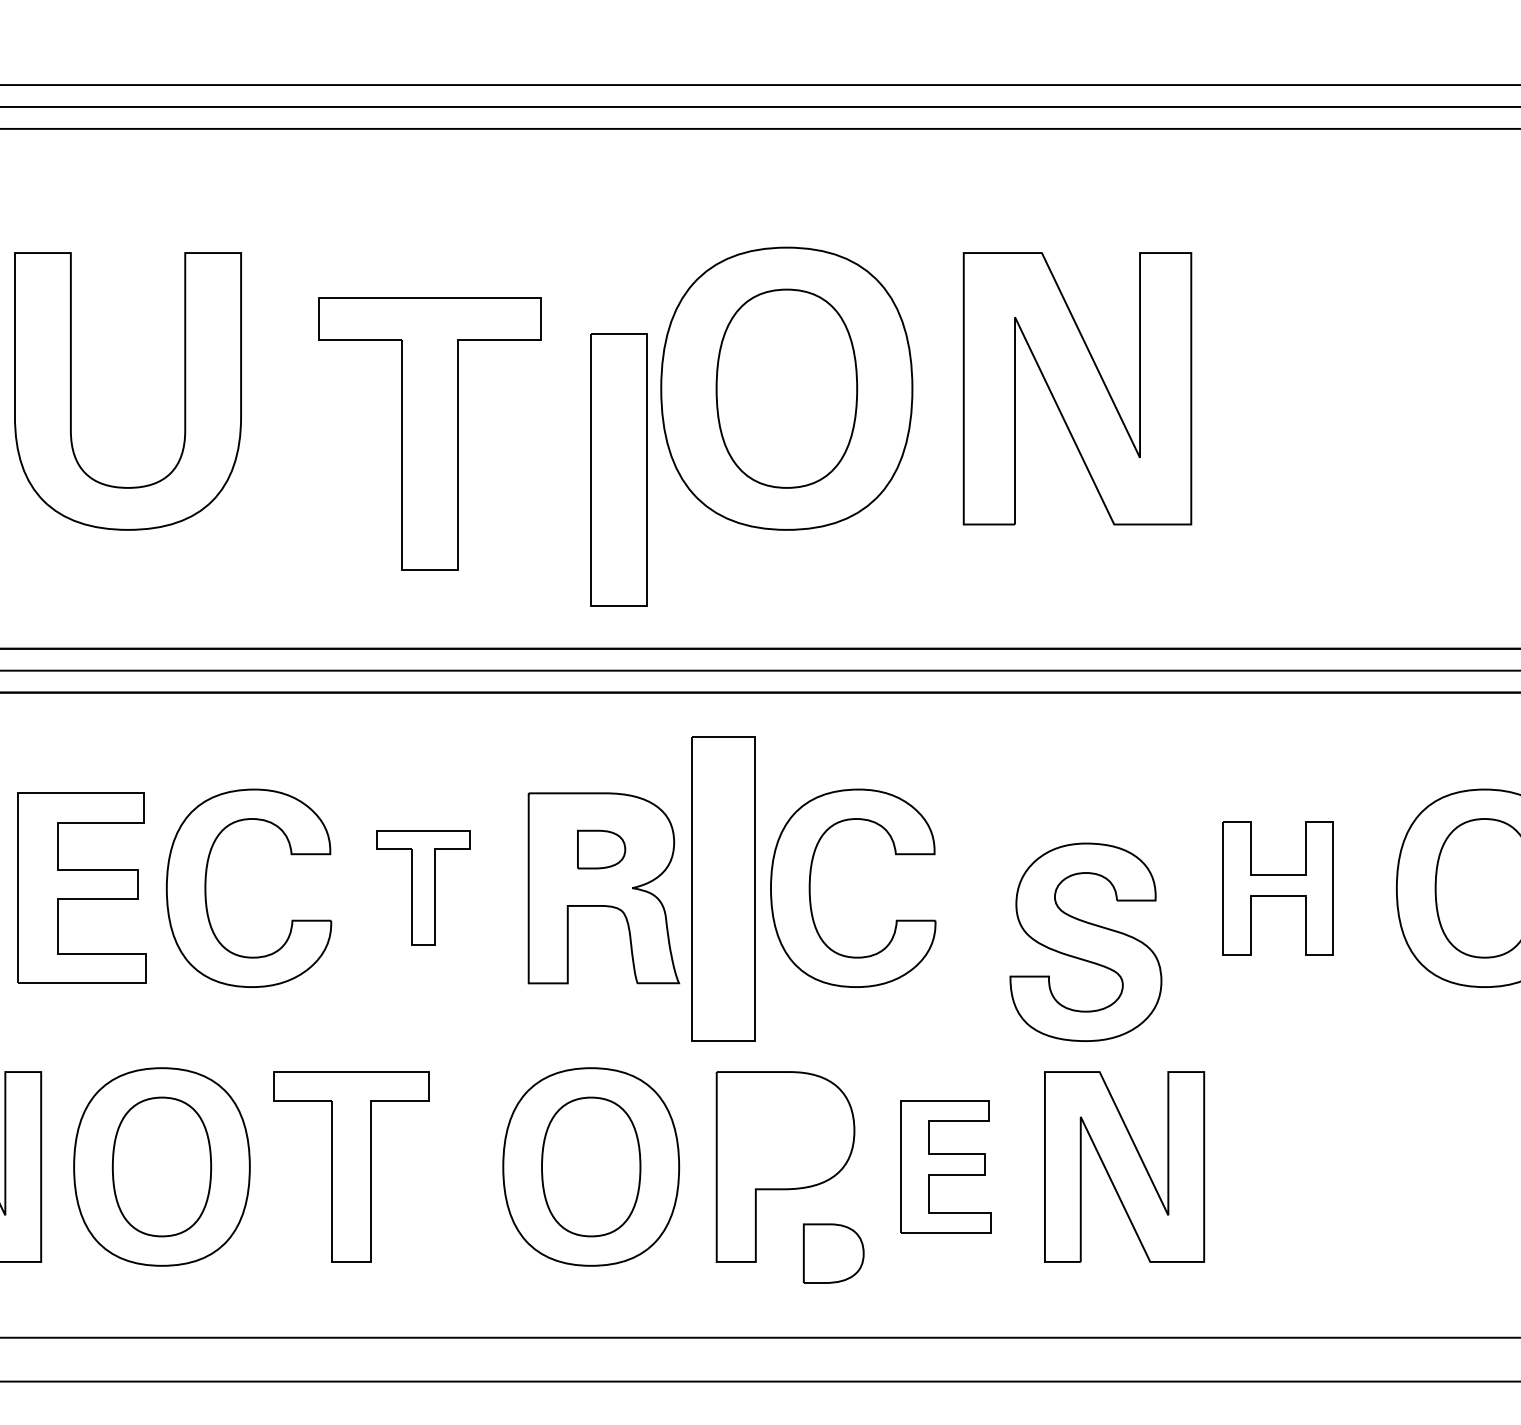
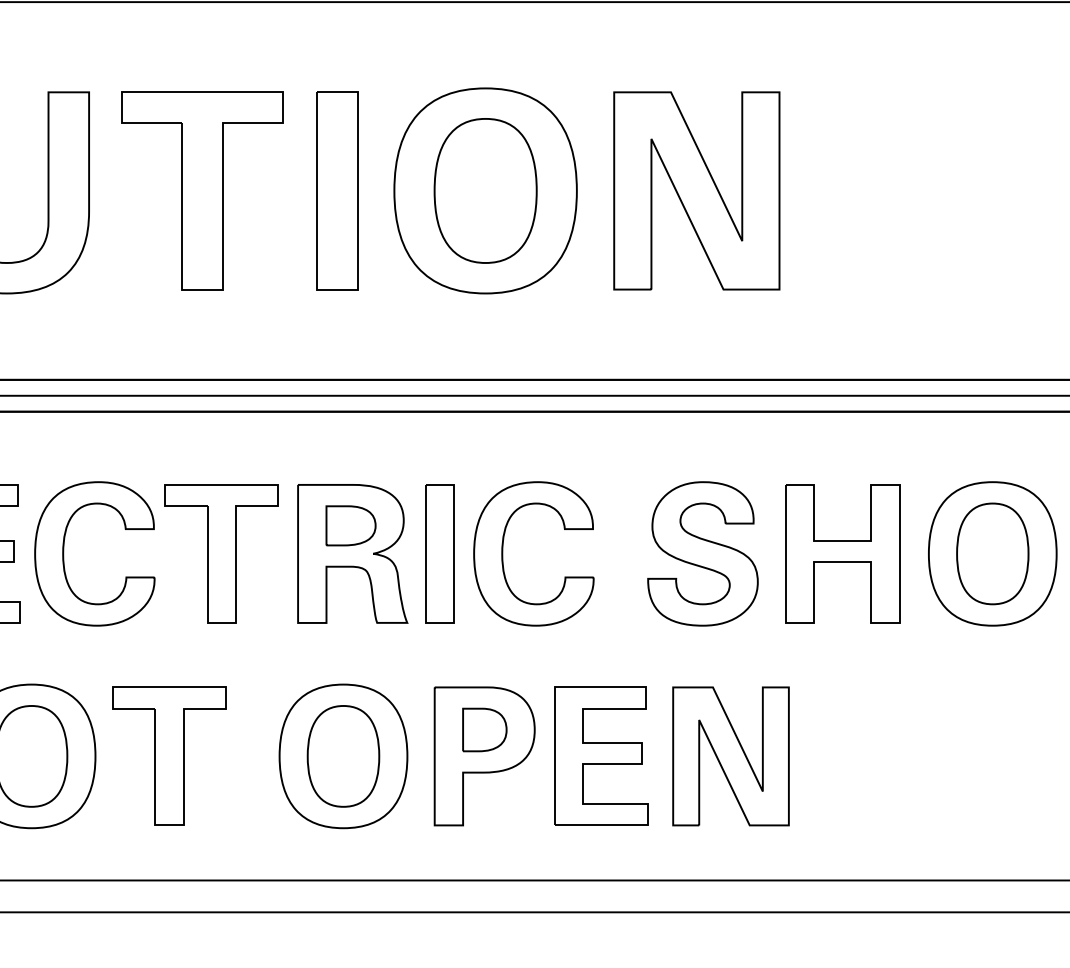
part: (429, 433) -> (202, 190), moved
part: (618, 469) -> (337, 190), moved
part: (601, 849) -> (350, 525), size x1.43
part: (423, 887) -> (221, 553), size x1.67
part: (723, 887) -> (439, 553), size x0.62
part: (1278, 887) -> (842, 553), size x1.43
part: (1085, 941) -> (702, 553), moved
part: (945, 1166) -> (600, 756), size x1.43
part: (833, 1253) -> (484, 729), moved

